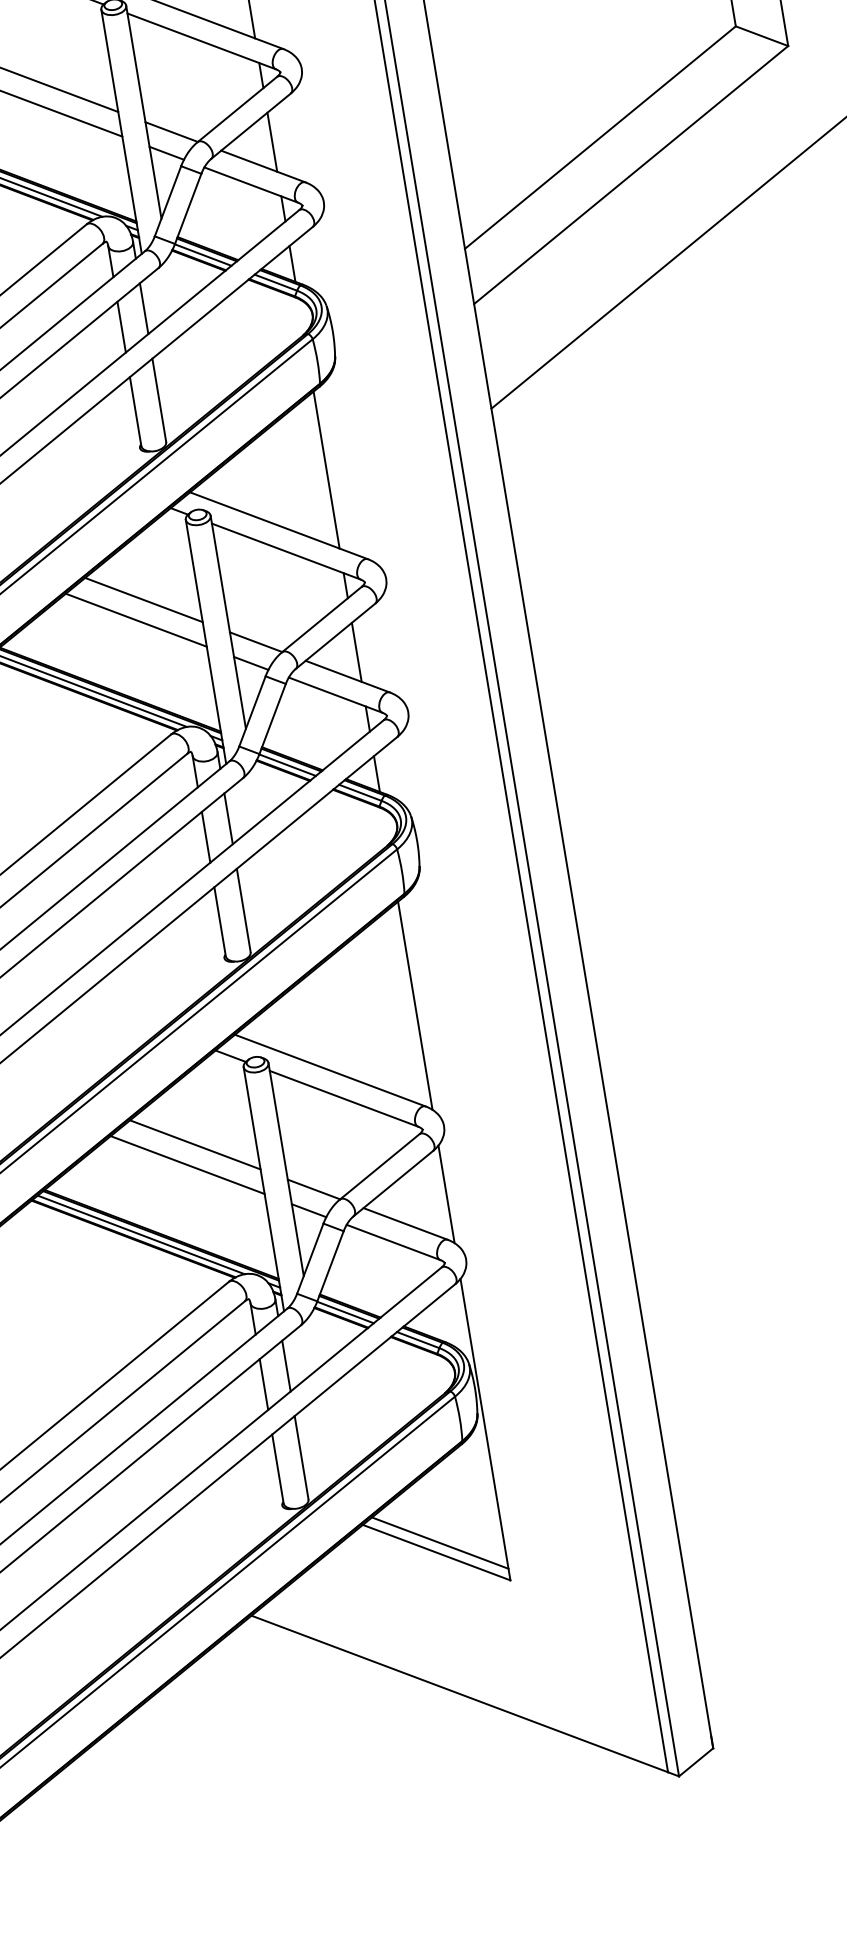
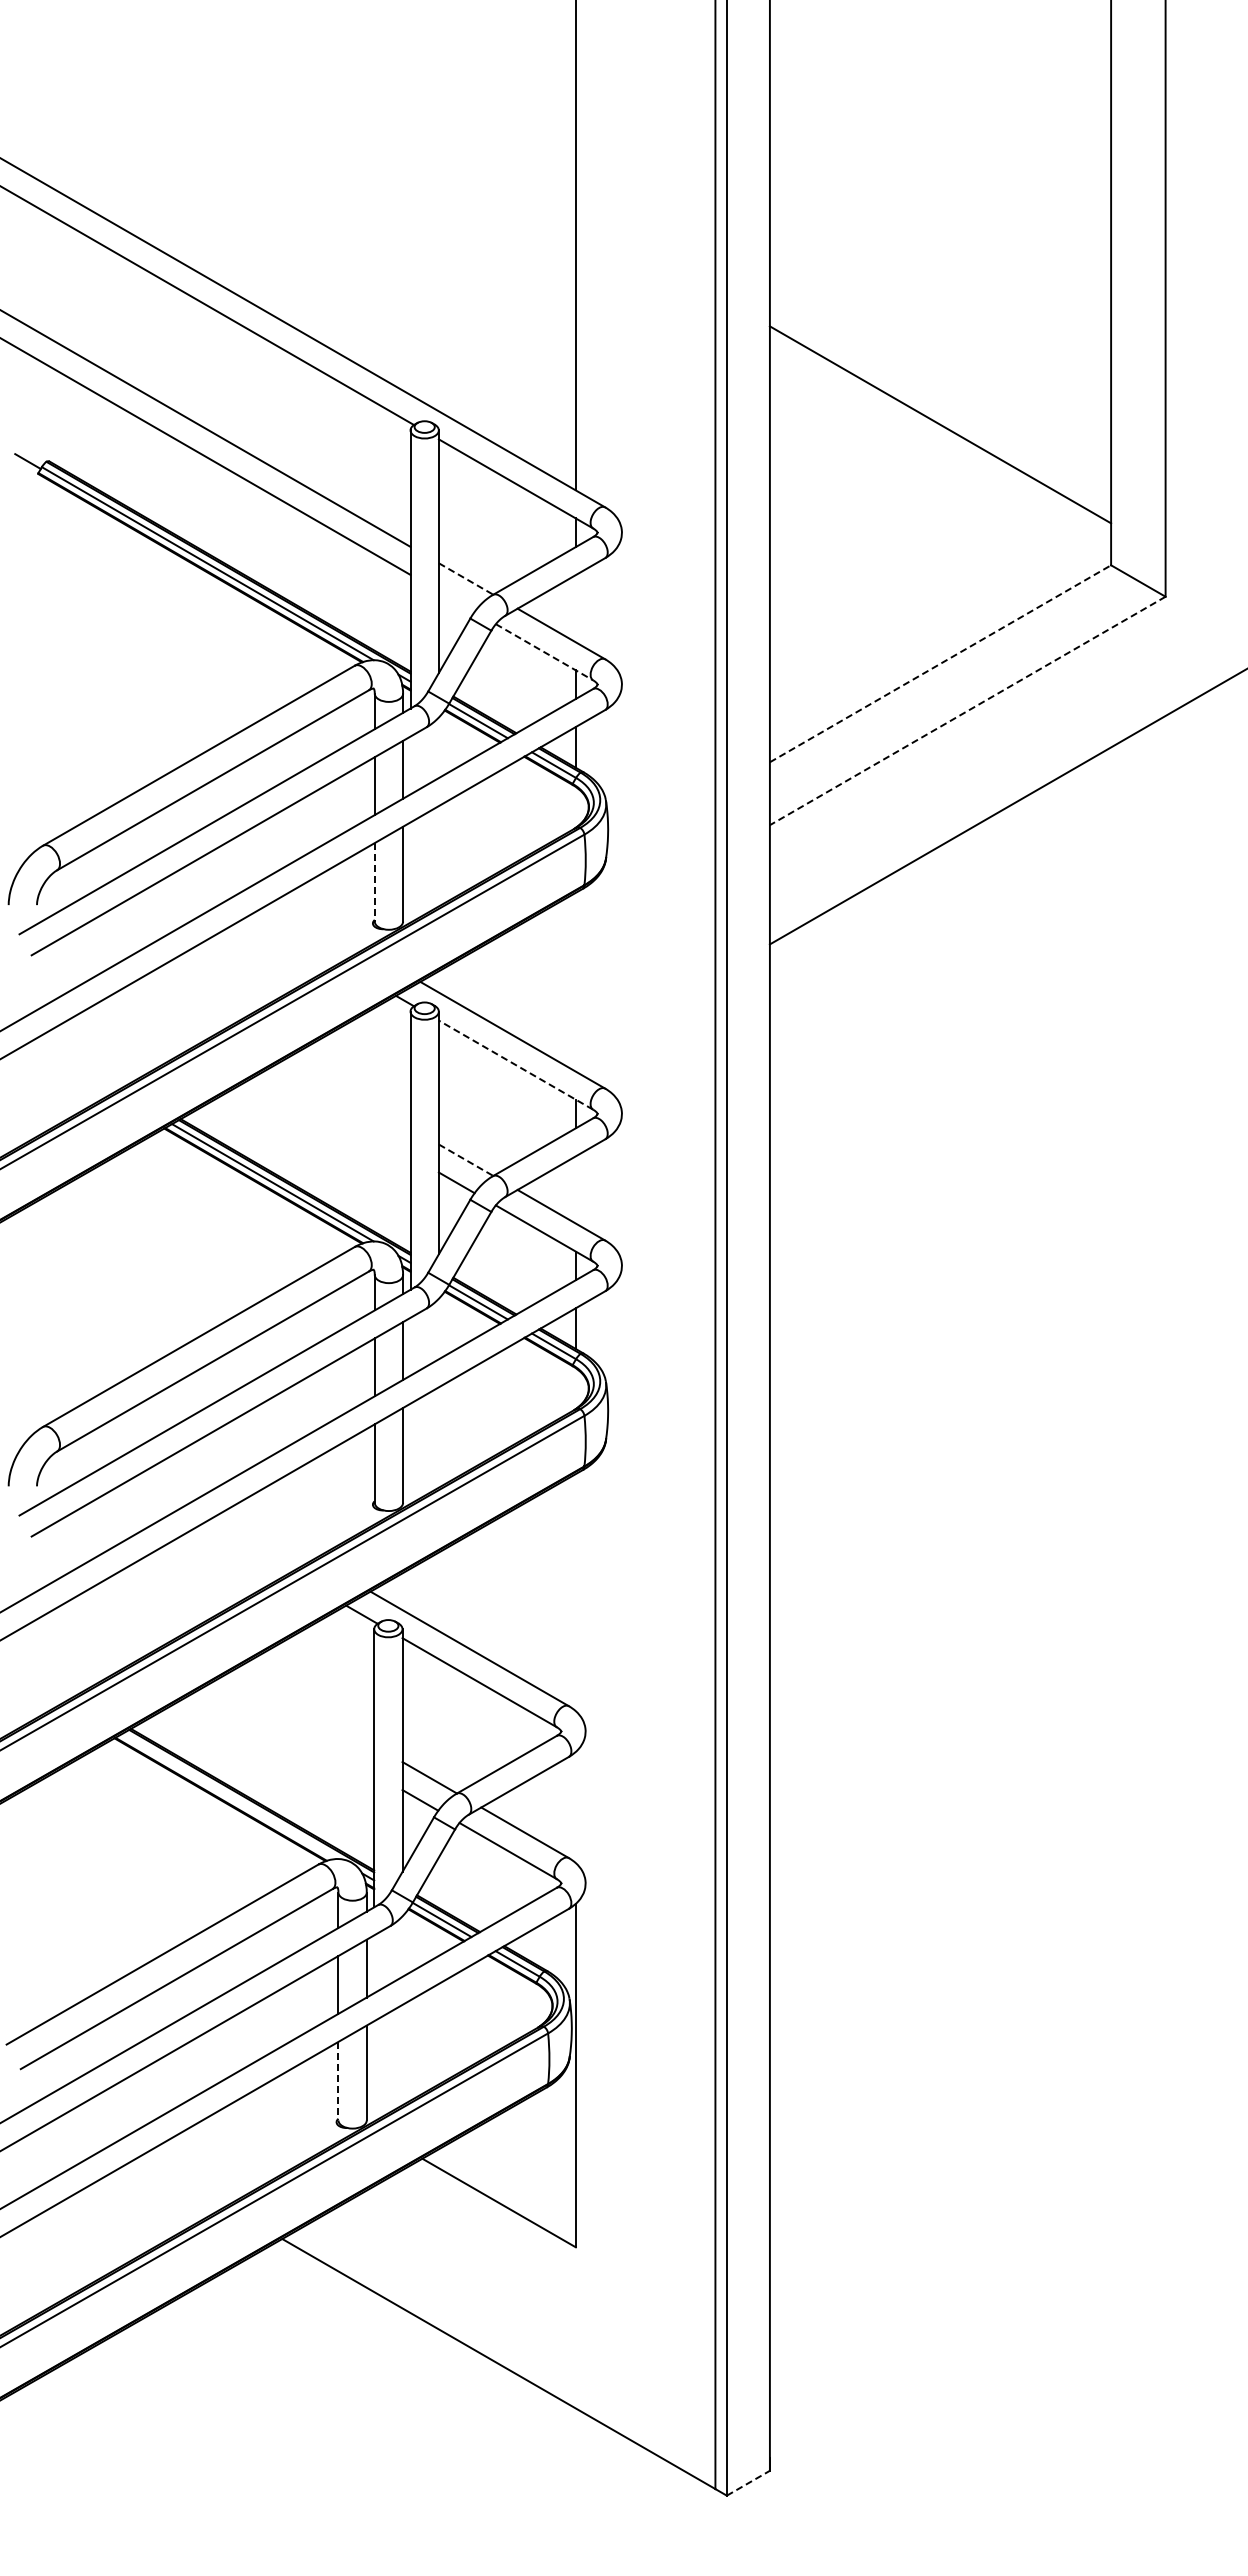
line: (172, 132) -> (466, 579), solid -> dashed
line: (600, 137) -> (940, 663), solid -> dashed
line: (272, 142) -> (575, 608), removed
line: (166, 153) -> (456, 601), removed
line: (631, 175) -> (967, 711), solid -> dashed
line: (251, 185) -> (544, 652), solid -> dashed
line: (135, 411) -> (374, 882), solid -> dashed
line: (326, 469) -> (575, 981), removed
line: (285, 551) -> (515, 1064), solid -> dashed
line: (143, 599) -> (349, 1092), removed
line: (135, 620) -> (336, 1113), removed
line: (256, 642) -> (466, 1160), solid -> dashed
line: (356, 652) -> (575, 1189), removed
line: (414, 1005) -> (575, 1592), removed
line: (195, 1144) -> (306, 1706), removed
line: (187, 1165) -> (294, 1727), removed
line: (446, 1194) -> (575, 1807), removed
line: (140, 1235) -> (229, 1796), removed
line: (278, 1469) -> (338, 2081), solid -> dashed
line: (439, 1543) -> (504, 2193), removed
line: (696, 1762) -> (748, 2483), solid -> dashed

